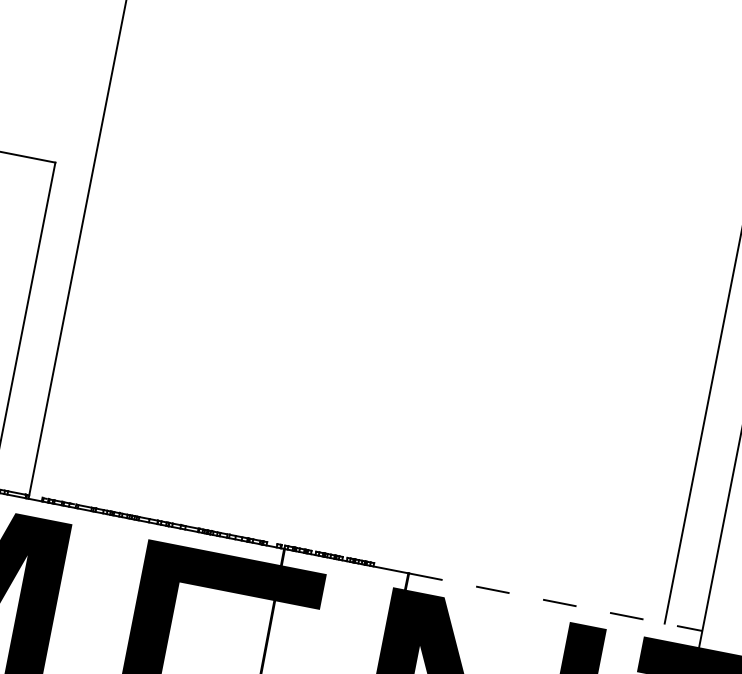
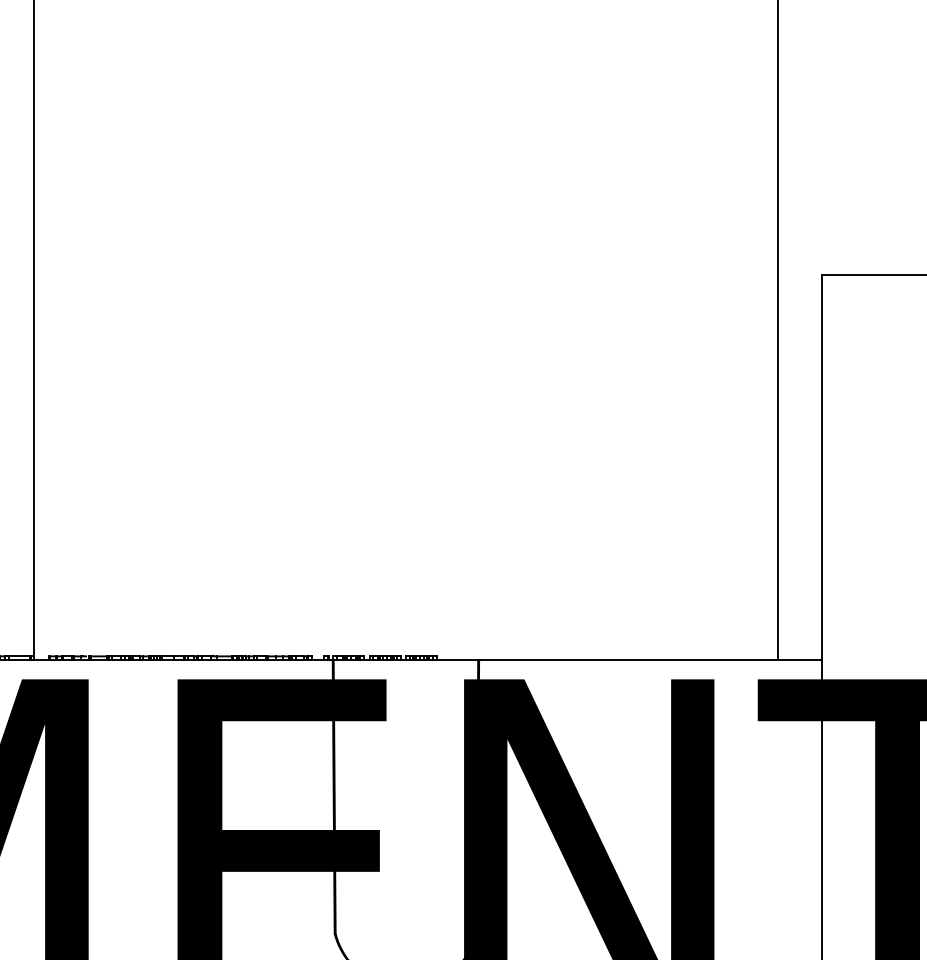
line: (555, 602) -> (650, 660), dashed -> solid

